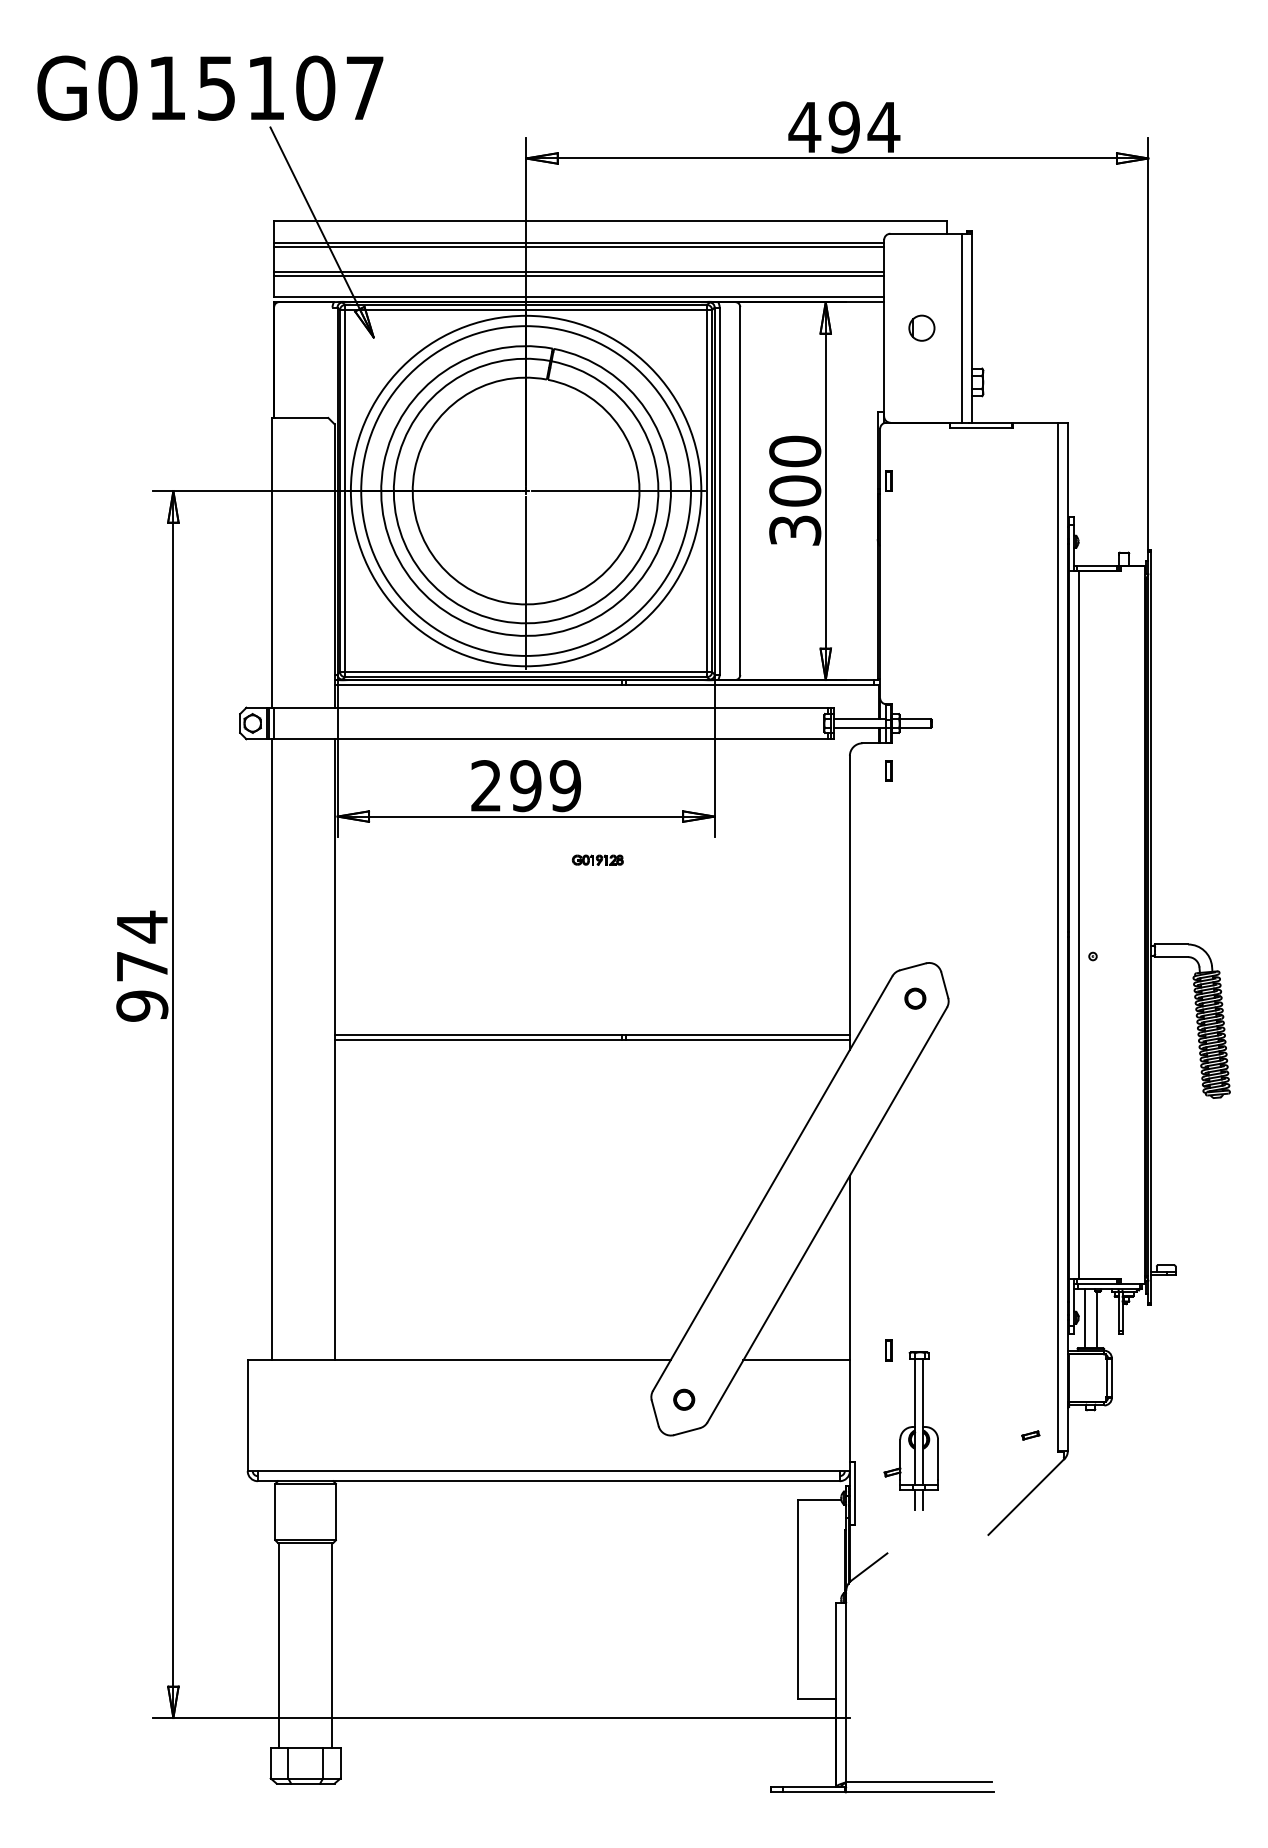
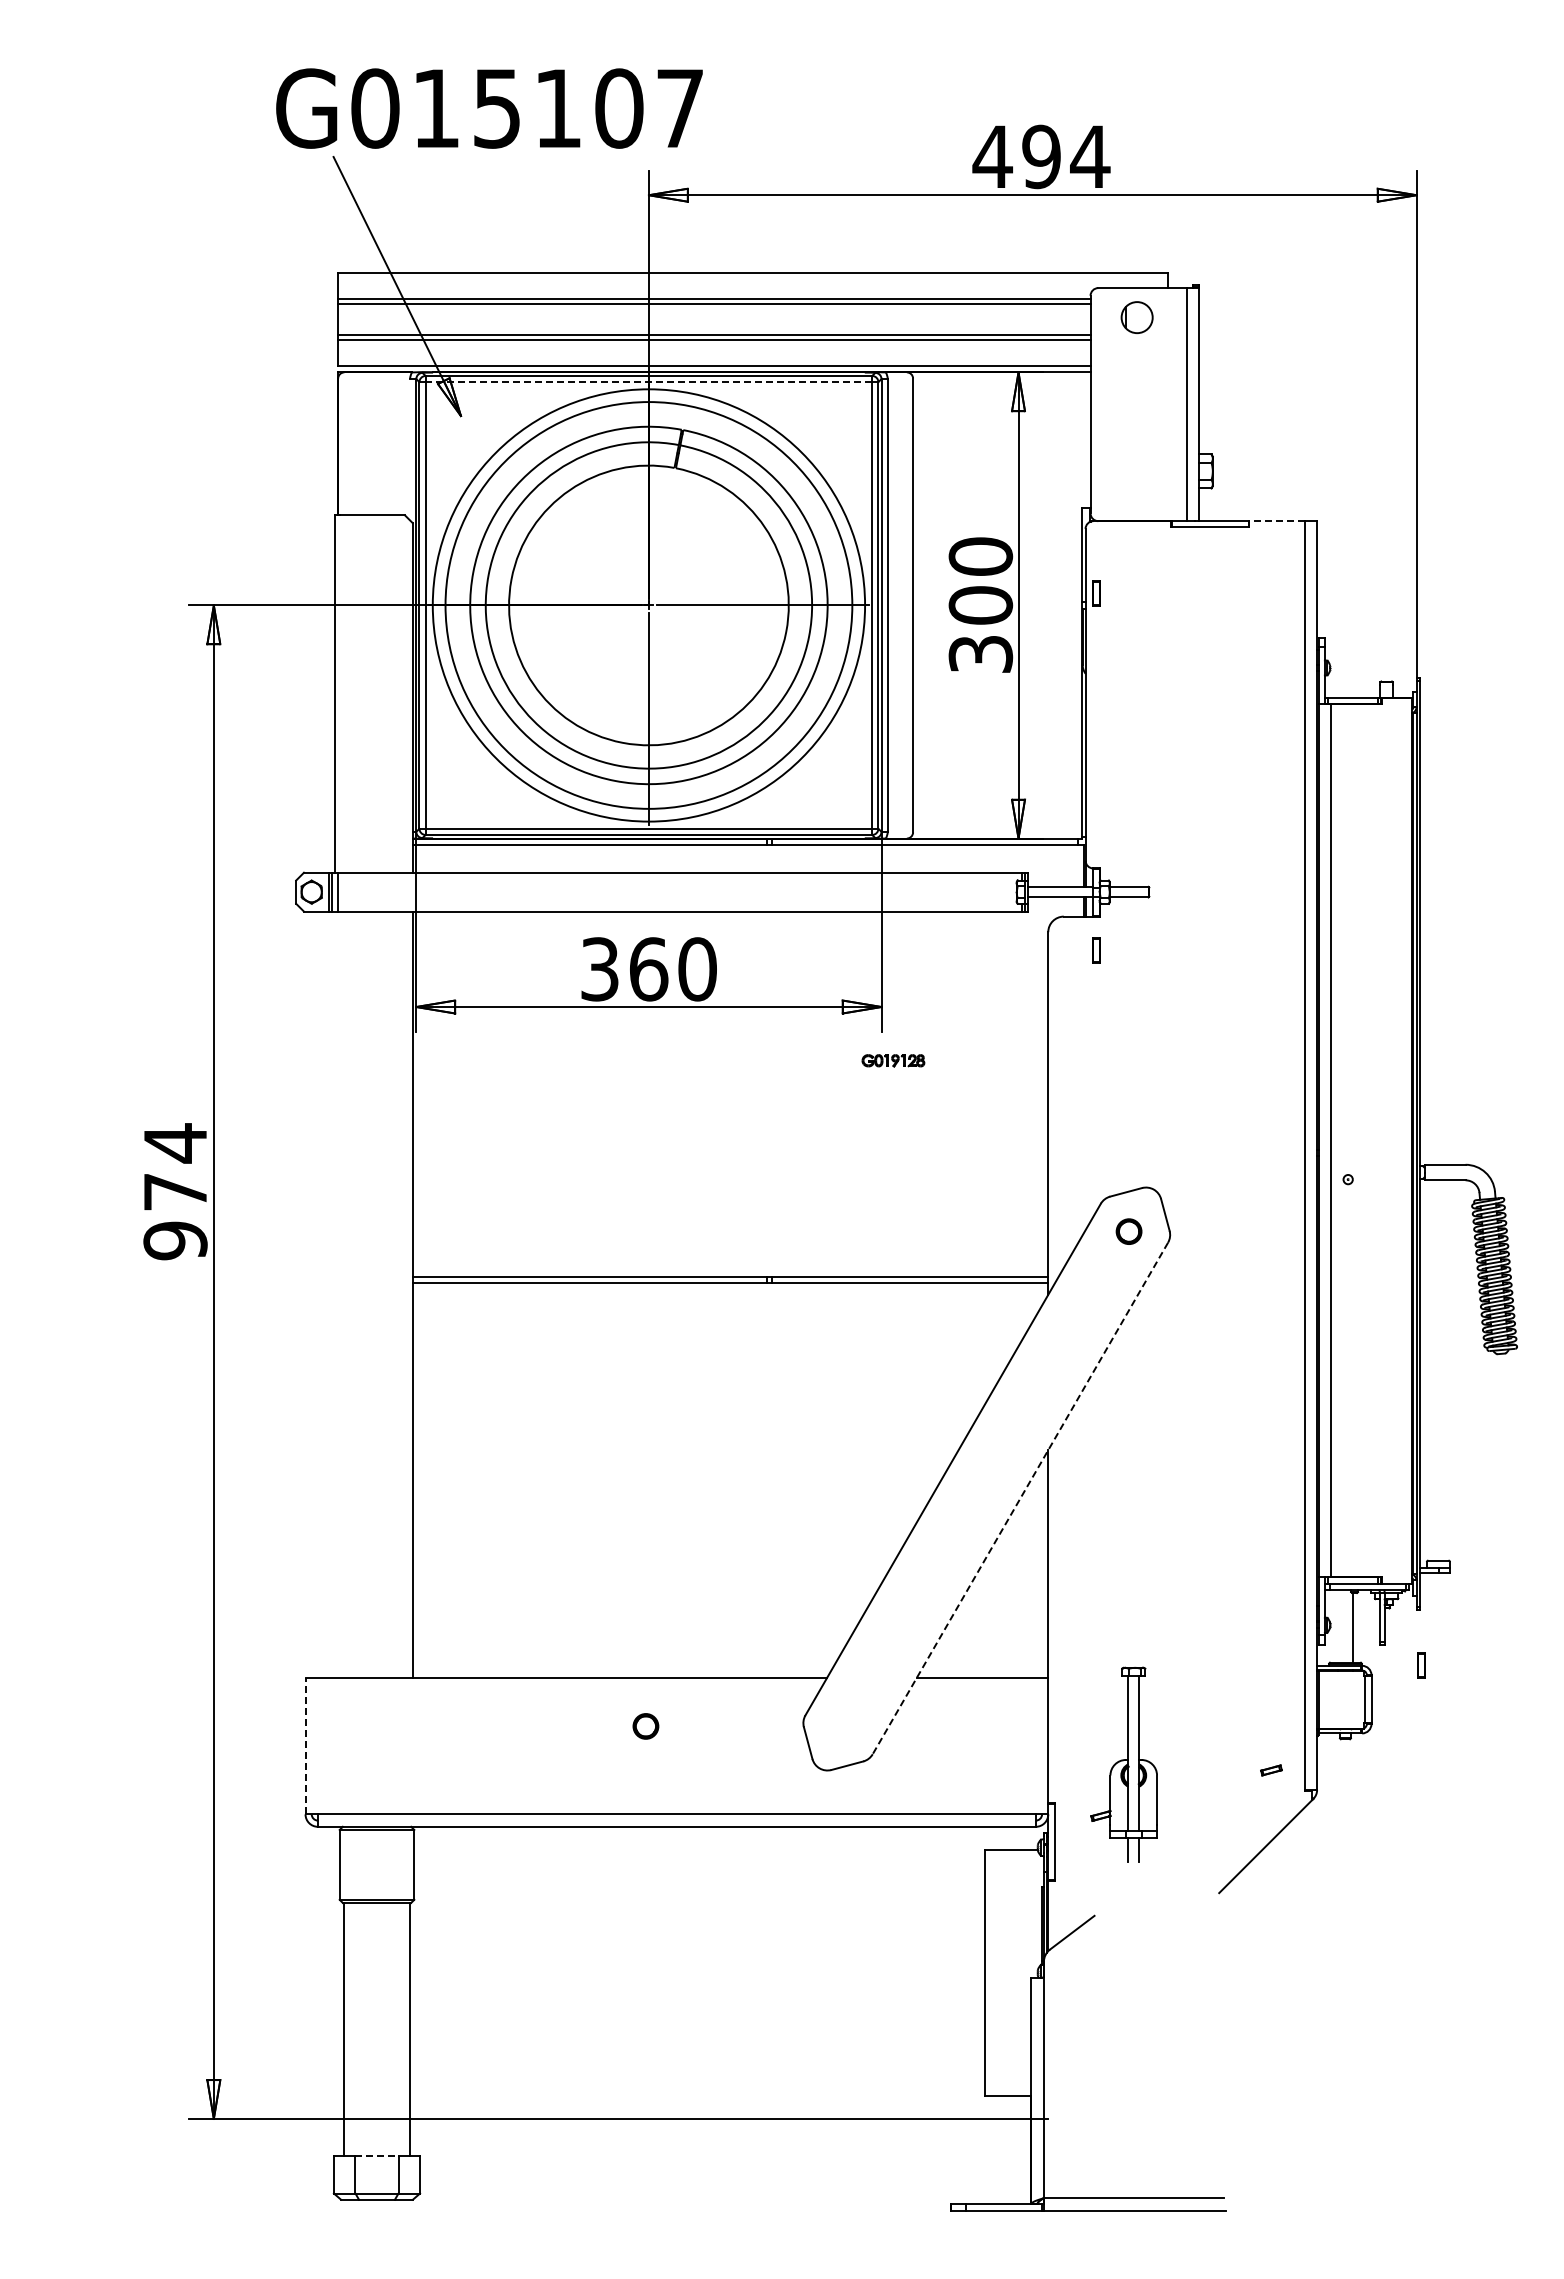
text: (210, 88) -> (489, 108), moved
line: (525, 310) -> (648, 382), solid -> dashed
part: (921, 328) -> (1136, 317), moved
line: (1034, 422) -> (1276, 521), solid -> dashed
text: (525, 786) -> (648, 969), 299 -> 360
part: (597, 859) -> (893, 1060), moved
line: (272, 1049) -> (335, 1294), removed
line: (827, 1215) -> (1020, 1498), solid -> dashed
line: (1084, 1318) -> (1337, 1625), removed
part: (888, 1350) -> (1421, 1665), moved
part: (683, 1399) -> (645, 1726), moved
line: (247, 1415) -> (305, 1745), solid -> dashed
line: (306, 1748) -> (377, 2156), solid -> dashed

